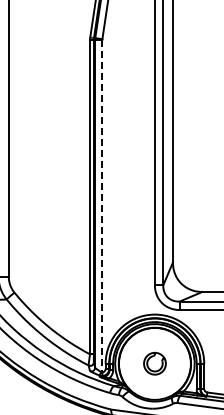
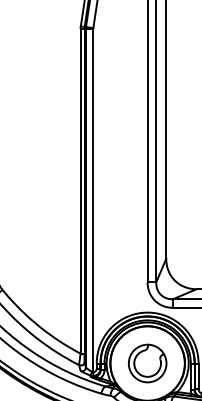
line: (102, 206) -> (93, 200), dashed -> solid
part: (154, 363) -> (147, 363), size x1.67

